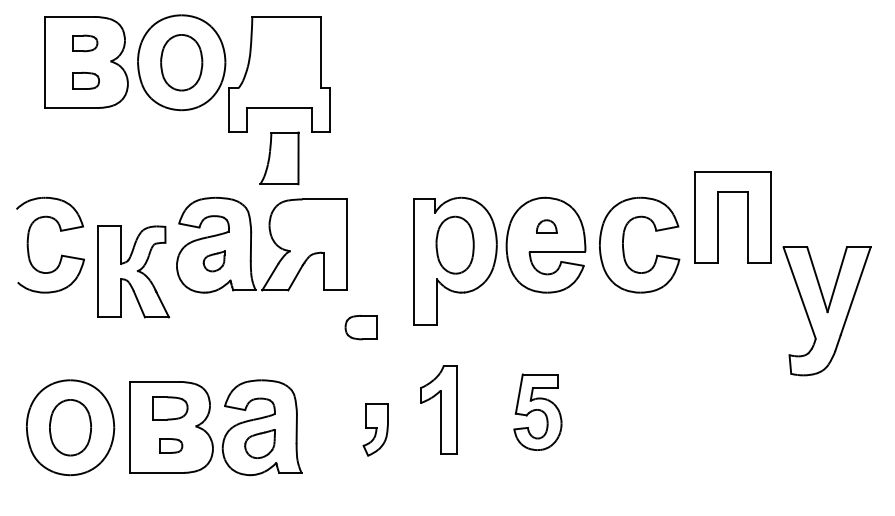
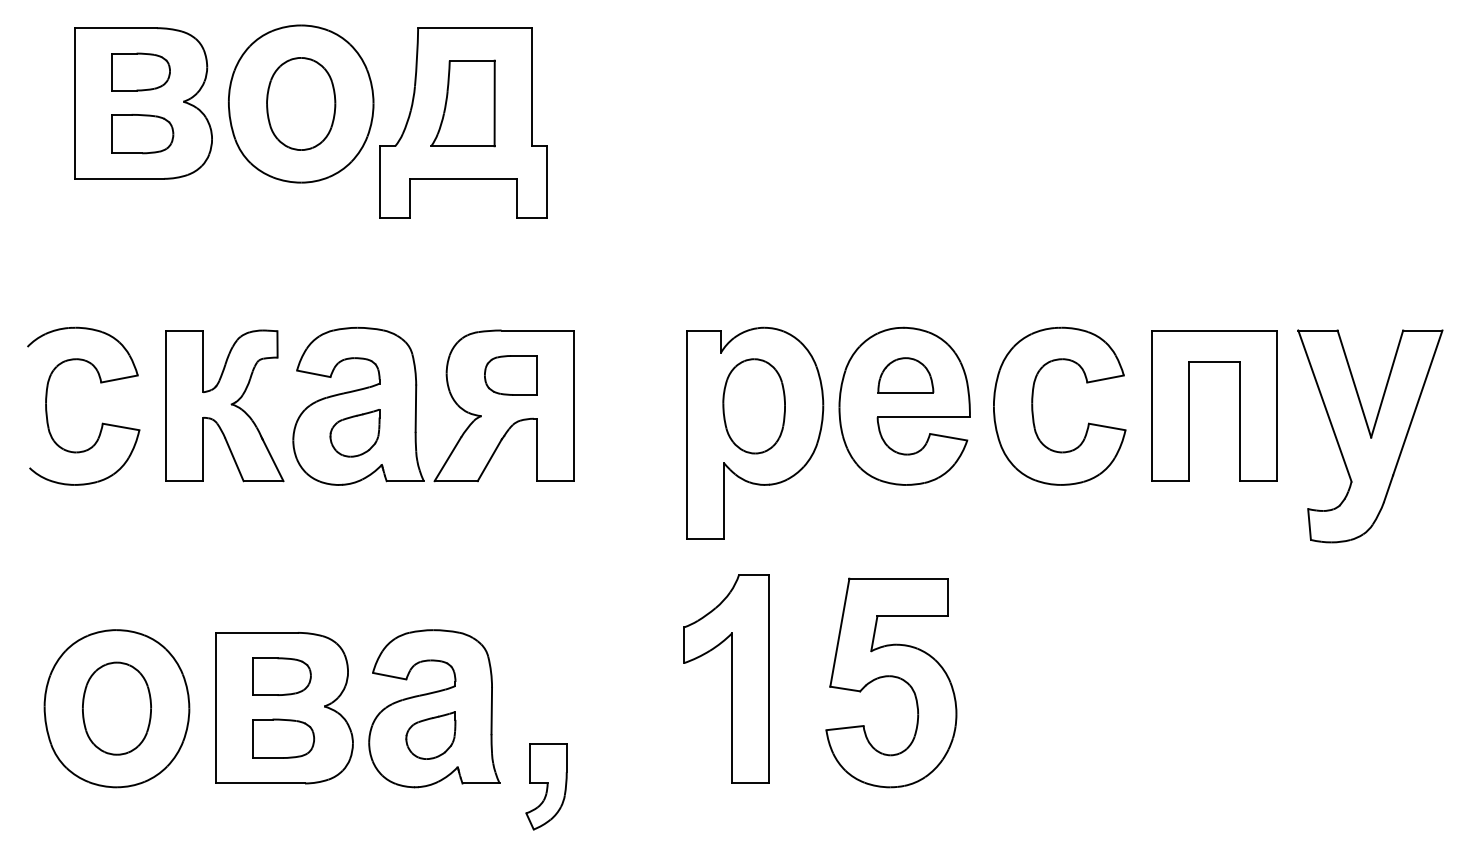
part: (85, 43) -> (141, 72), size x1.43
part: (86, 80) -> (143, 133), size x1.43
part: (279, 158) -> (463, 103), moved
part: (718, 217) -> (1190, 405), moved
part: (546, 226) -> (905, 375), size x1.67
part: (213, 261) -> (353, 433), size x1.43
part: (133, 271) -> (224, 405), moved
part: (826, 311) -> (1369, 436), moved
part: (360, 327) -> (509, 375), moved
part: (438, 409) -> (726, 678), size x1.43
part: (537, 412) -> (890, 683), size x1.67
part: (375, 429) -> (546, 786), moved
part: (171, 445) -> (284, 738), size x1.67

